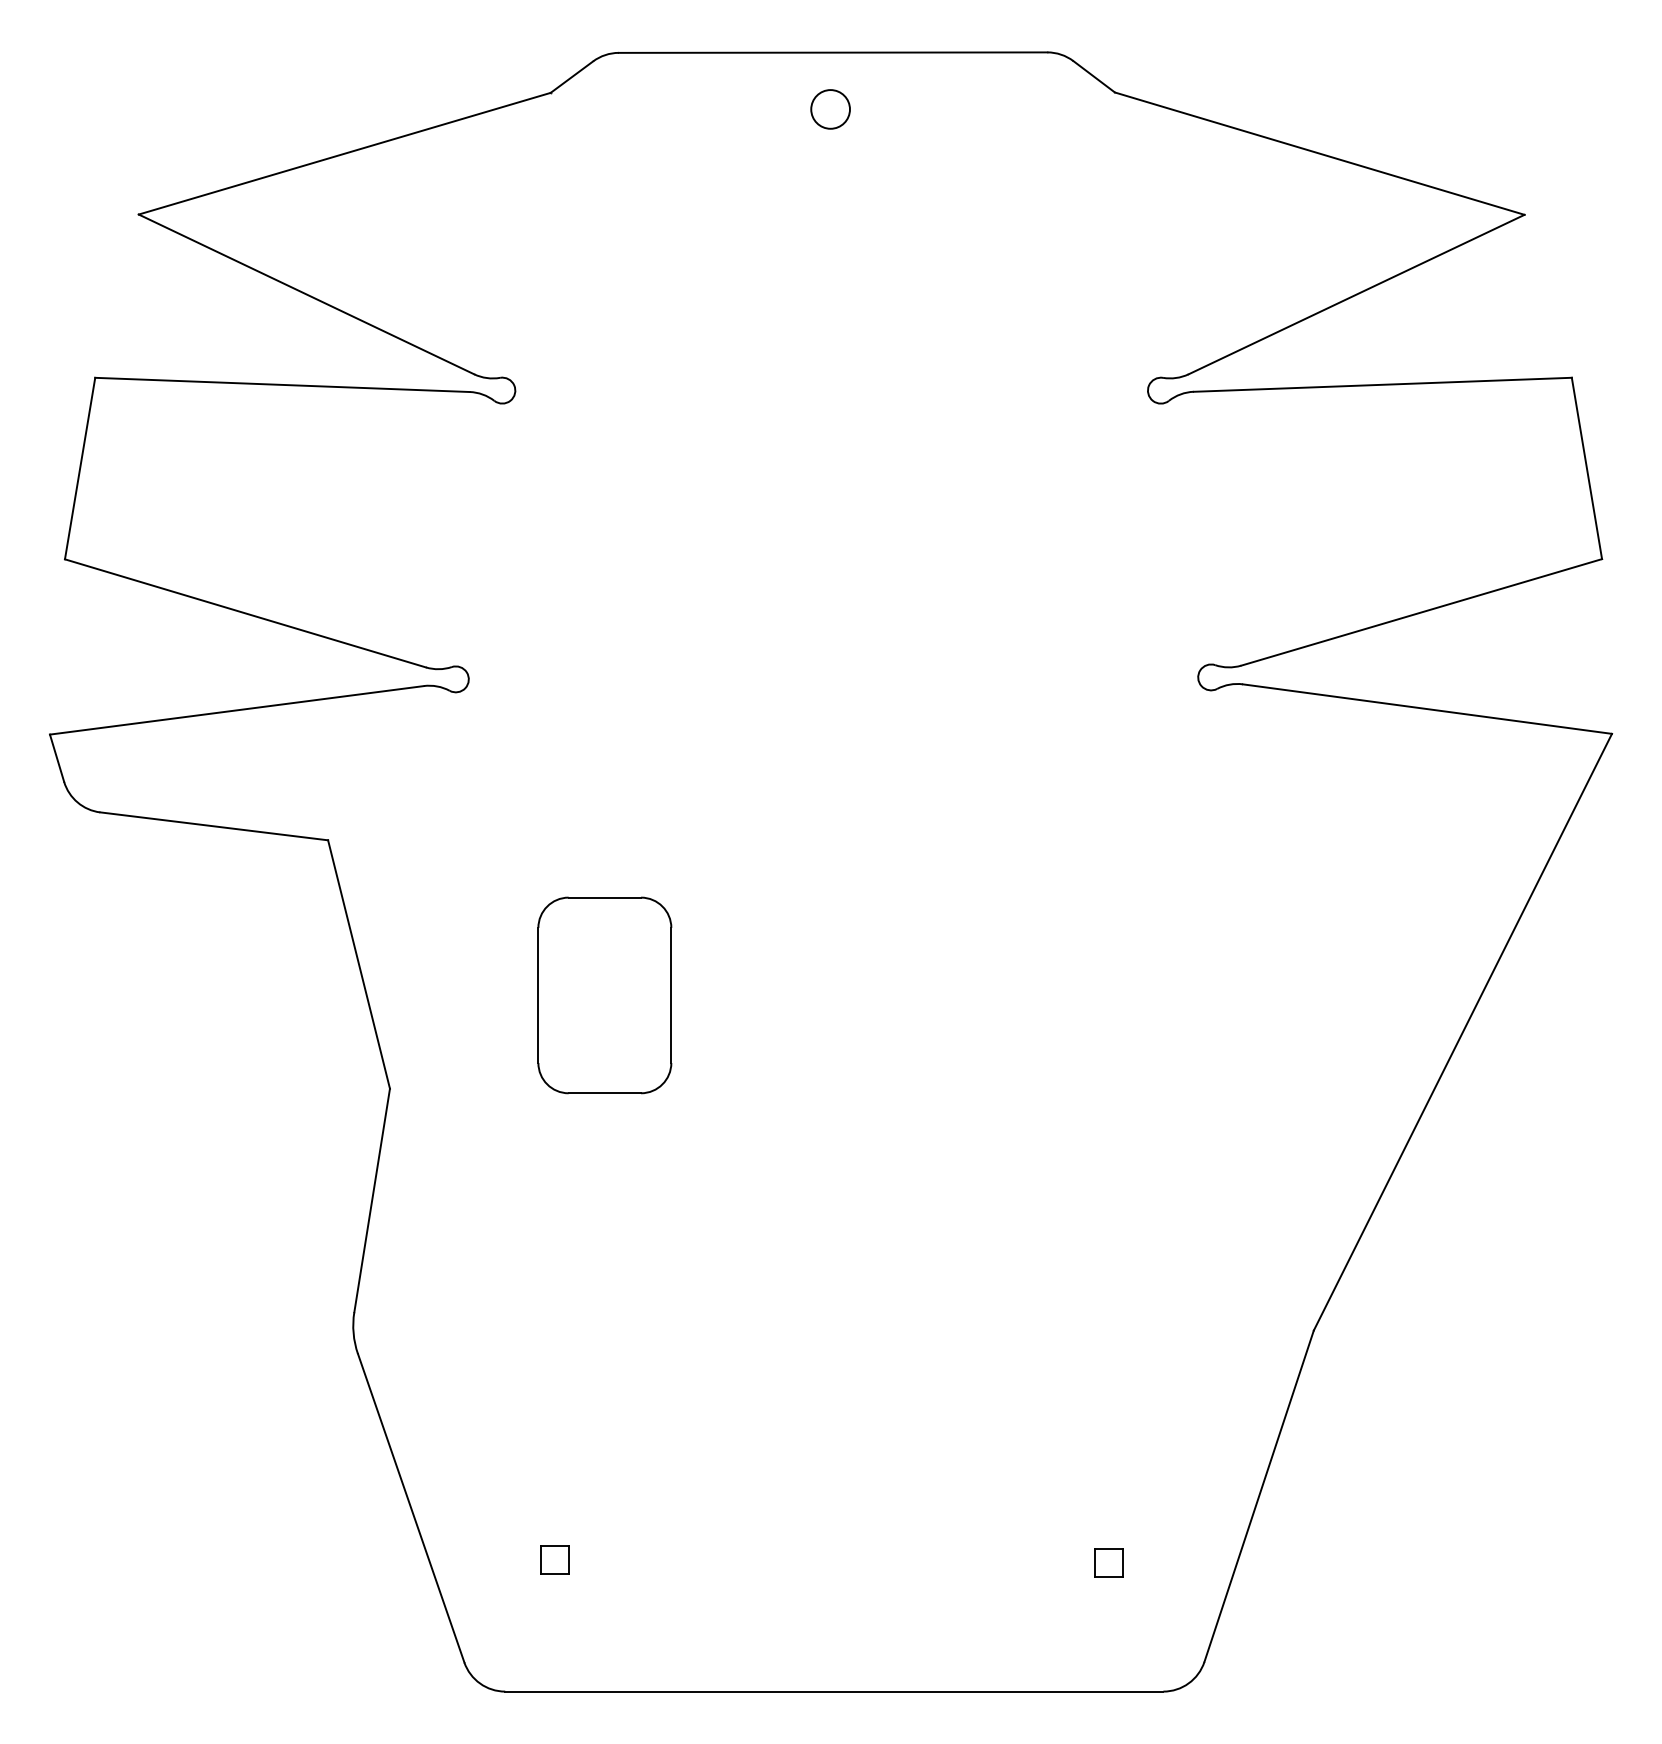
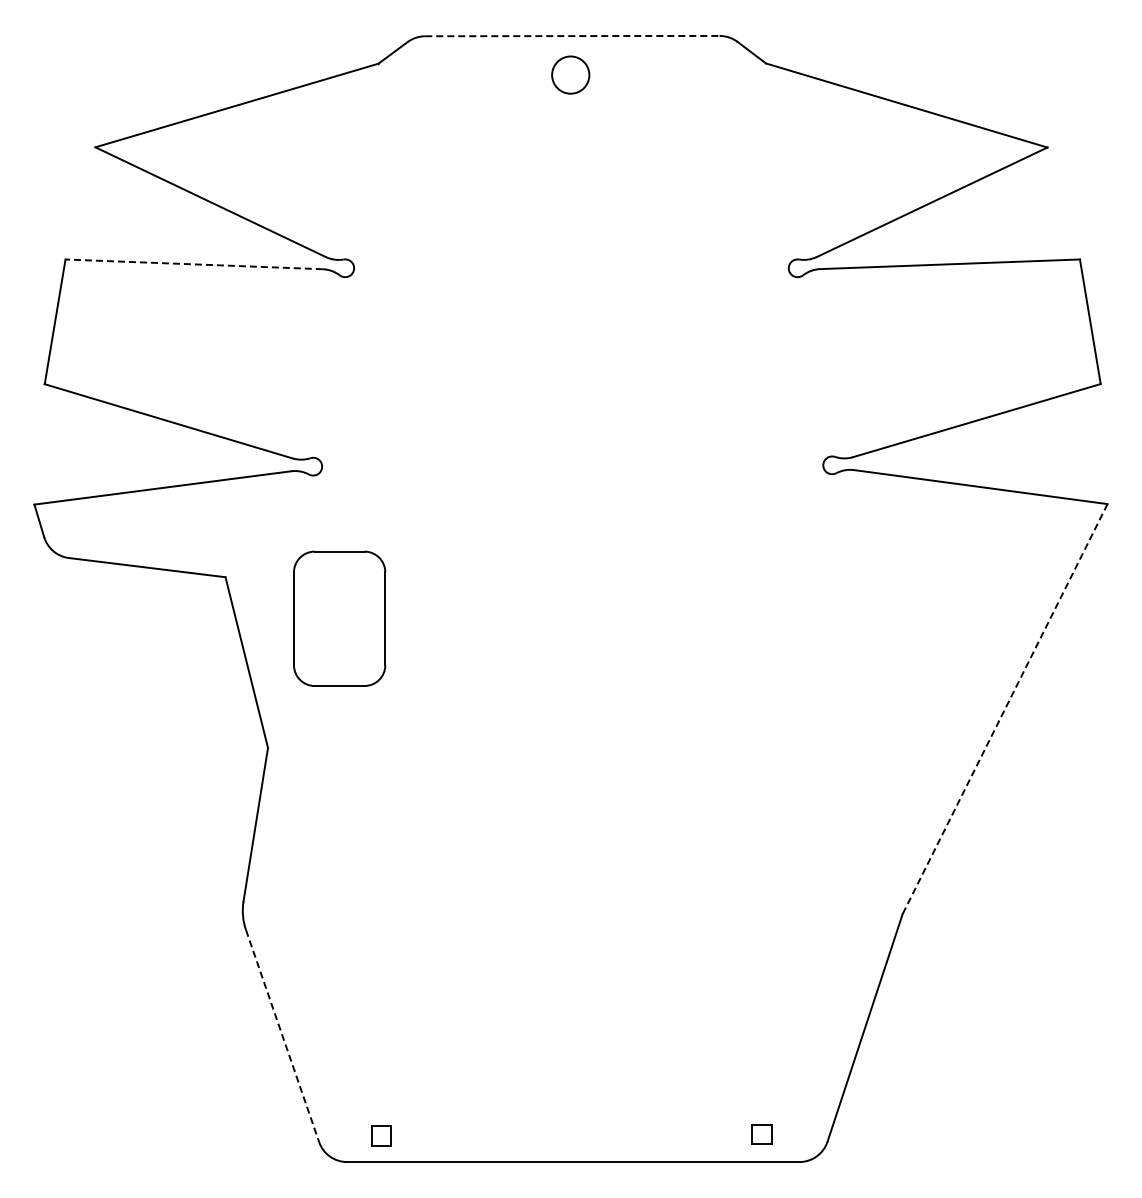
line: (833, 53) -> (572, 36), solid -> dashed
circle: (830, 108) -> (570, 74), size x1.4
line: (282, 385) -> (194, 264), solid -> dashed
part: (604, 994) -> (339, 618), moved
line: (1462, 1032) -> (1004, 709), solid -> dashed
line: (411, 1508) -> (282, 1036), solid -> dashed
part: (555, 1559) -> (381, 1135), moved
part: (1108, 1562) -> (761, 1134), moved

